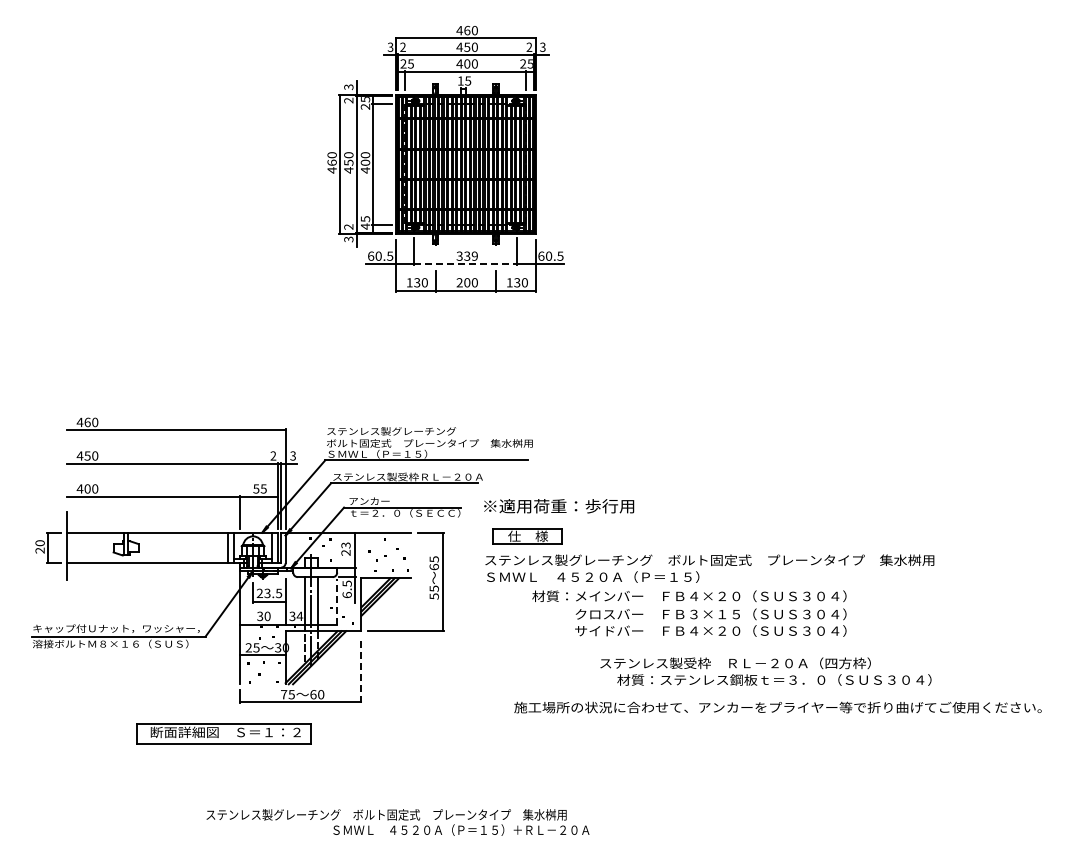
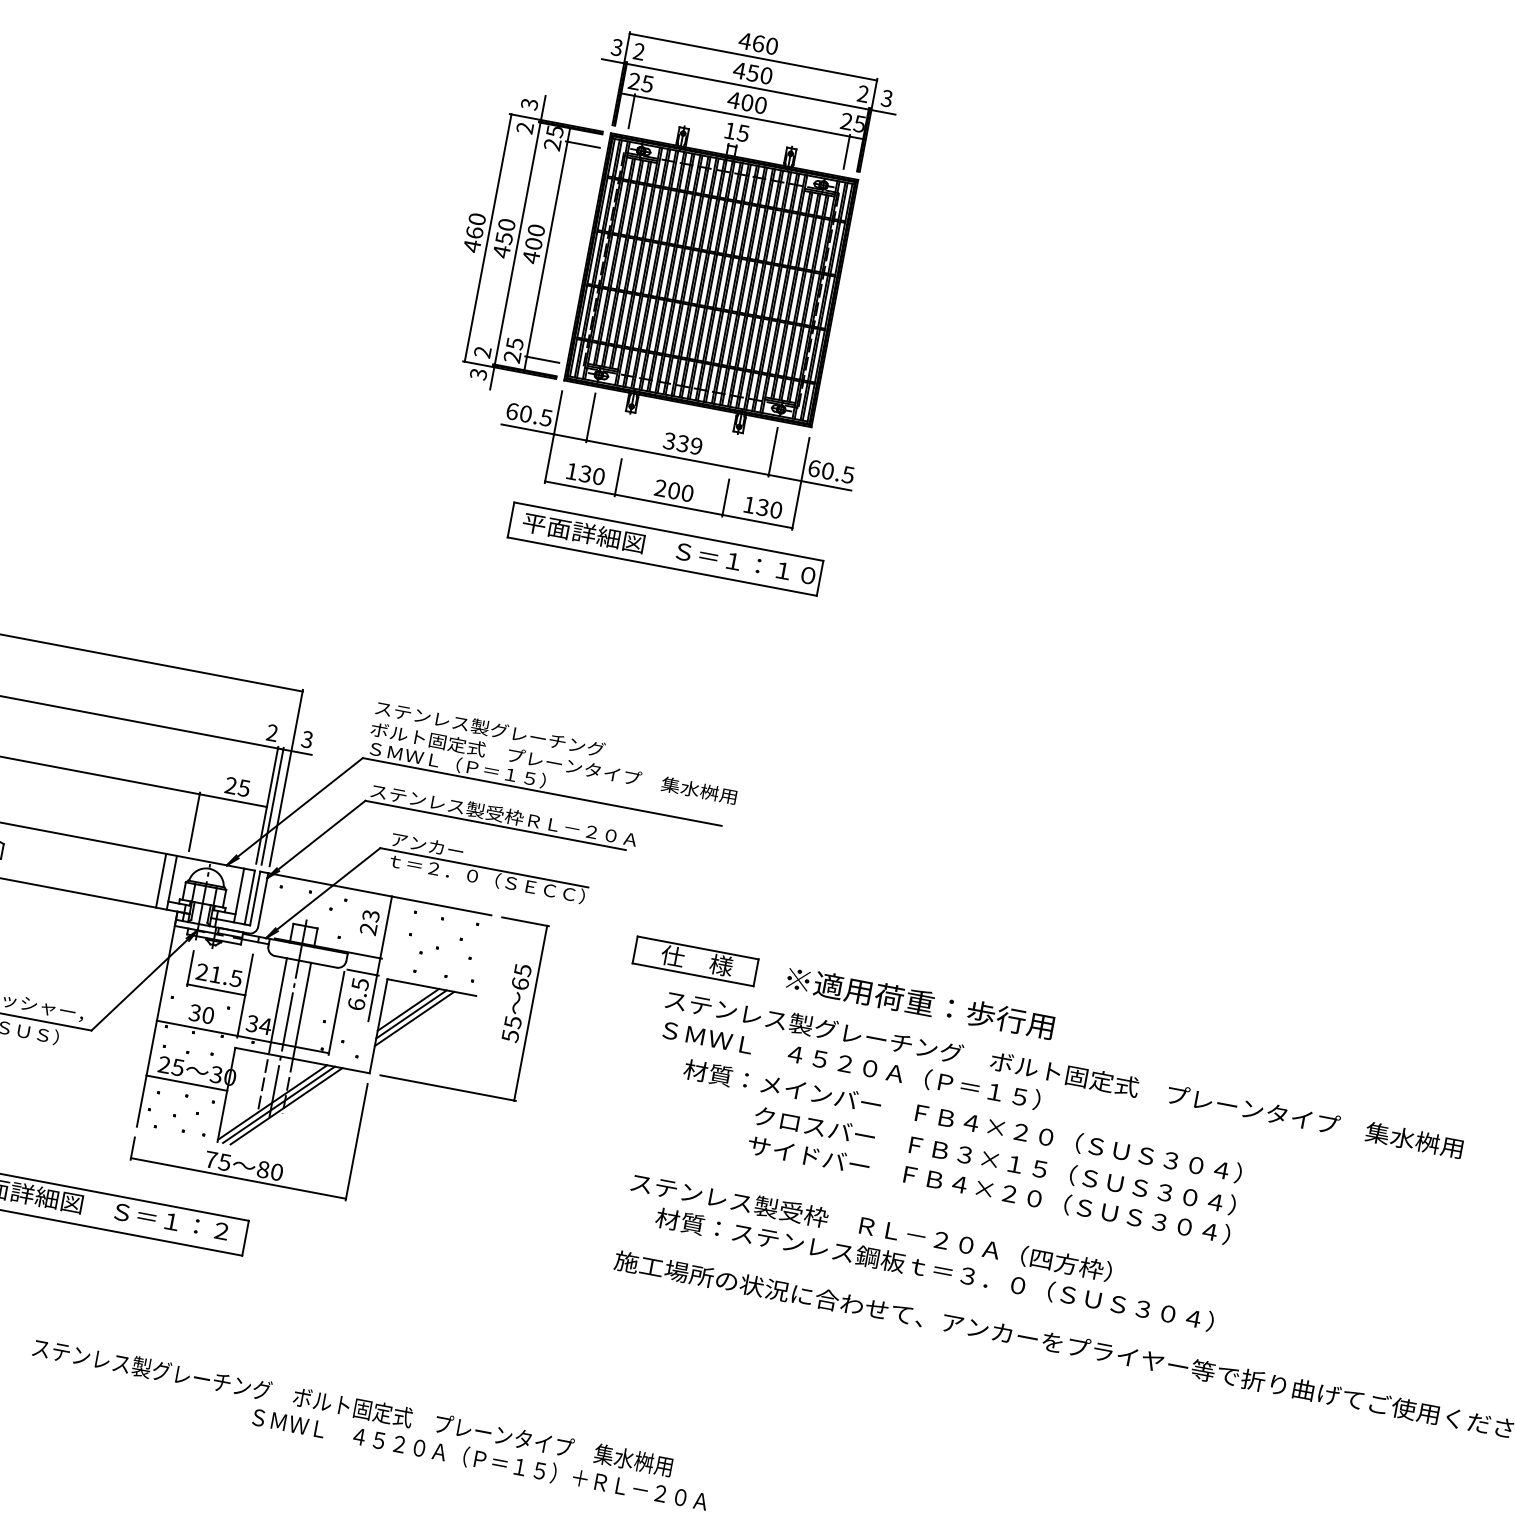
text: (365, 226) -> (512, 356), 45 -> 25
line: (466, 264) -> (678, 458), dashed -> solid
part: (468, 315) -> (665, 549), added
text: (256, 488) -> (231, 784), 55 -> 25
text: (559, 506) -> (921, 1003), moved
text: (709, 568) -> (1061, 1088), moved
text: (267, 593) -> (215, 974), 23.5 -> 21.5
line: (337, 601) -> (337, 1012), dashed -> solid
line: (361, 670) -> (356, 1142), dashed -> solid
text: (765, 671) -> (921, 1251), moved
text: (313, 694) -> (263, 1169), 60 -> 80

